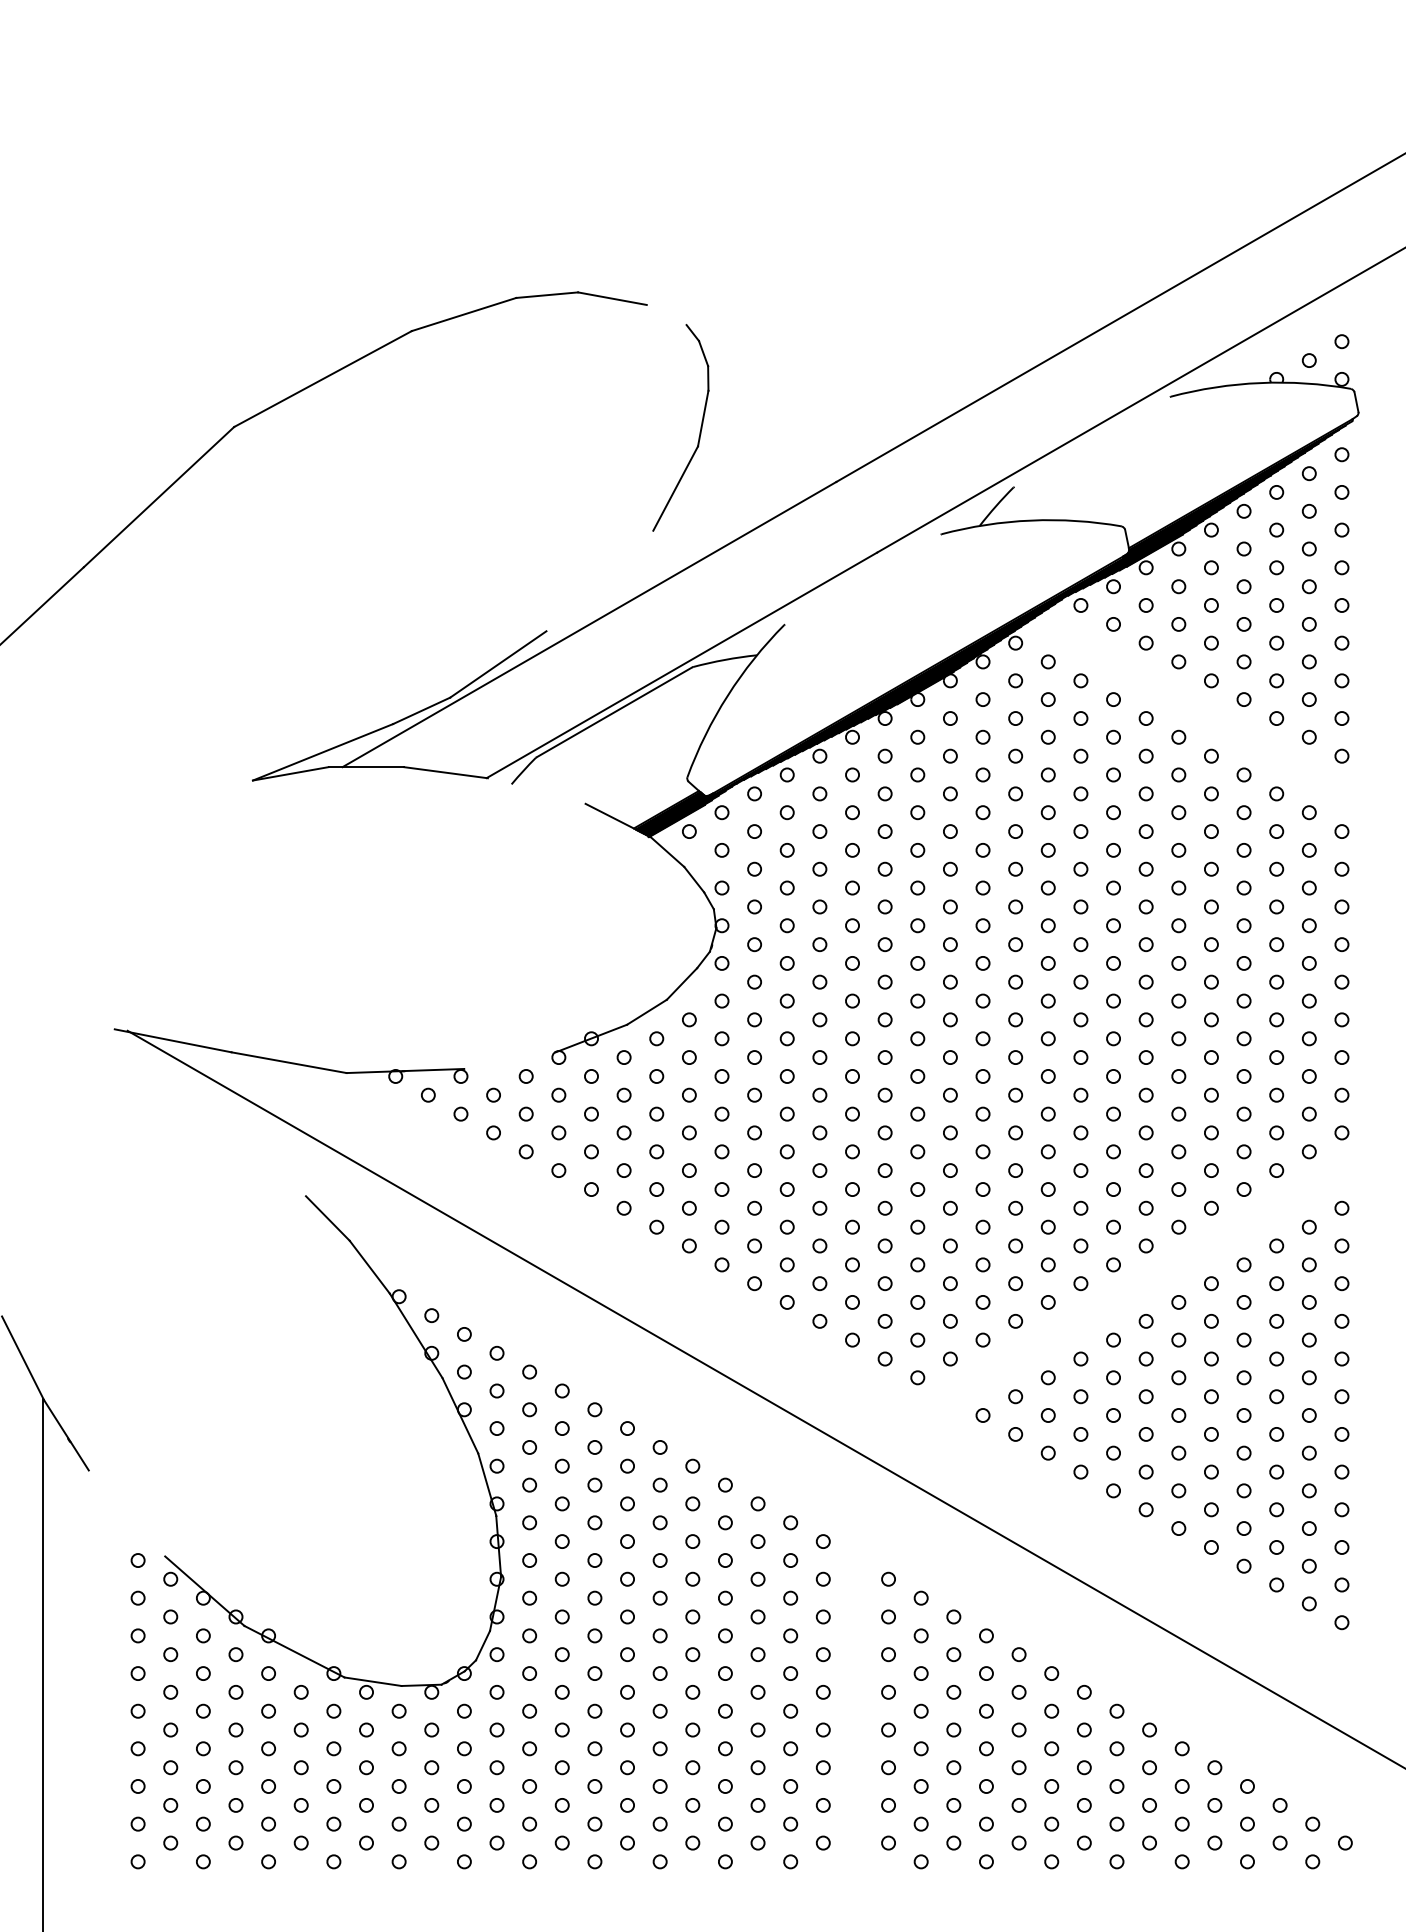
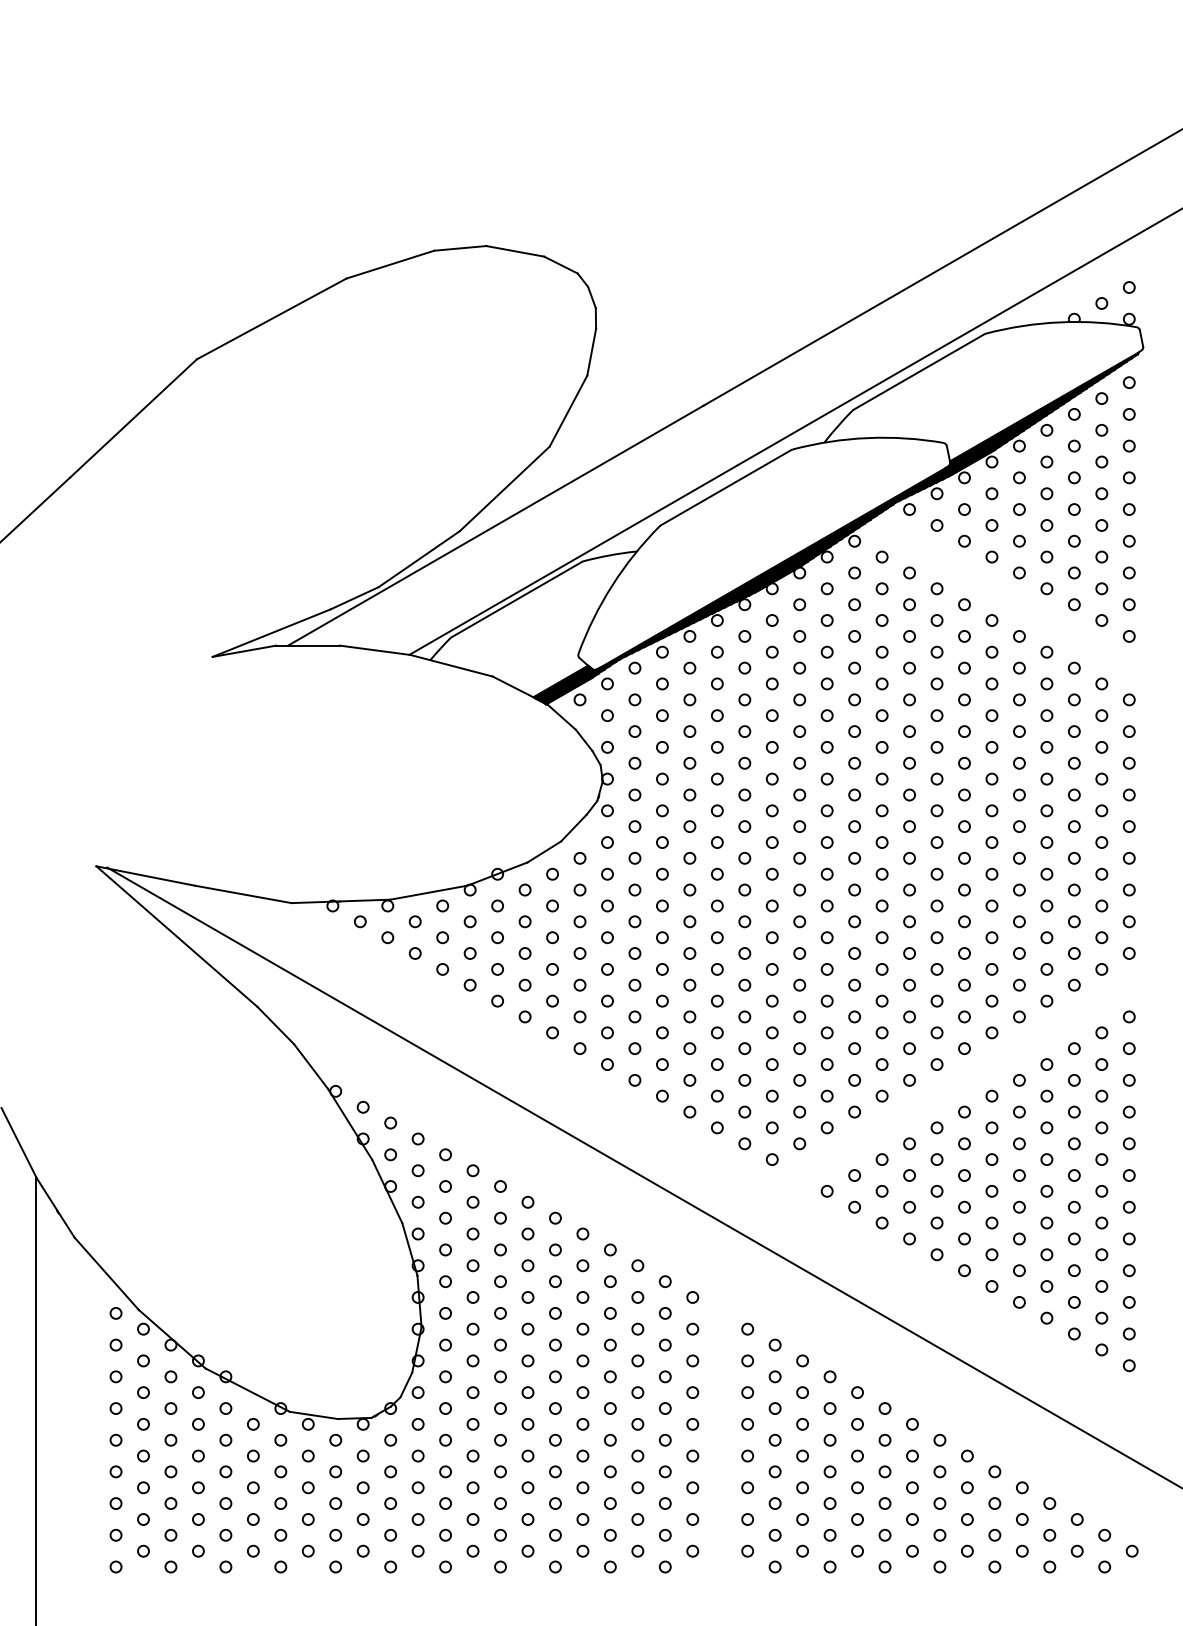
line: (666, 314) -> (560, 264), added
line: (1091, 441) -> (918, 371), added
line: (862, 579) -> (725, 487), added
line: (599, 580) -> (504, 488), added
line: (536, 790) -> (451, 665), added
line: (509, 1060) -> (428, 892), added
line: (209, 1112) -> (176, 936), added
line: (126, 1513) -> (106, 1273), added

